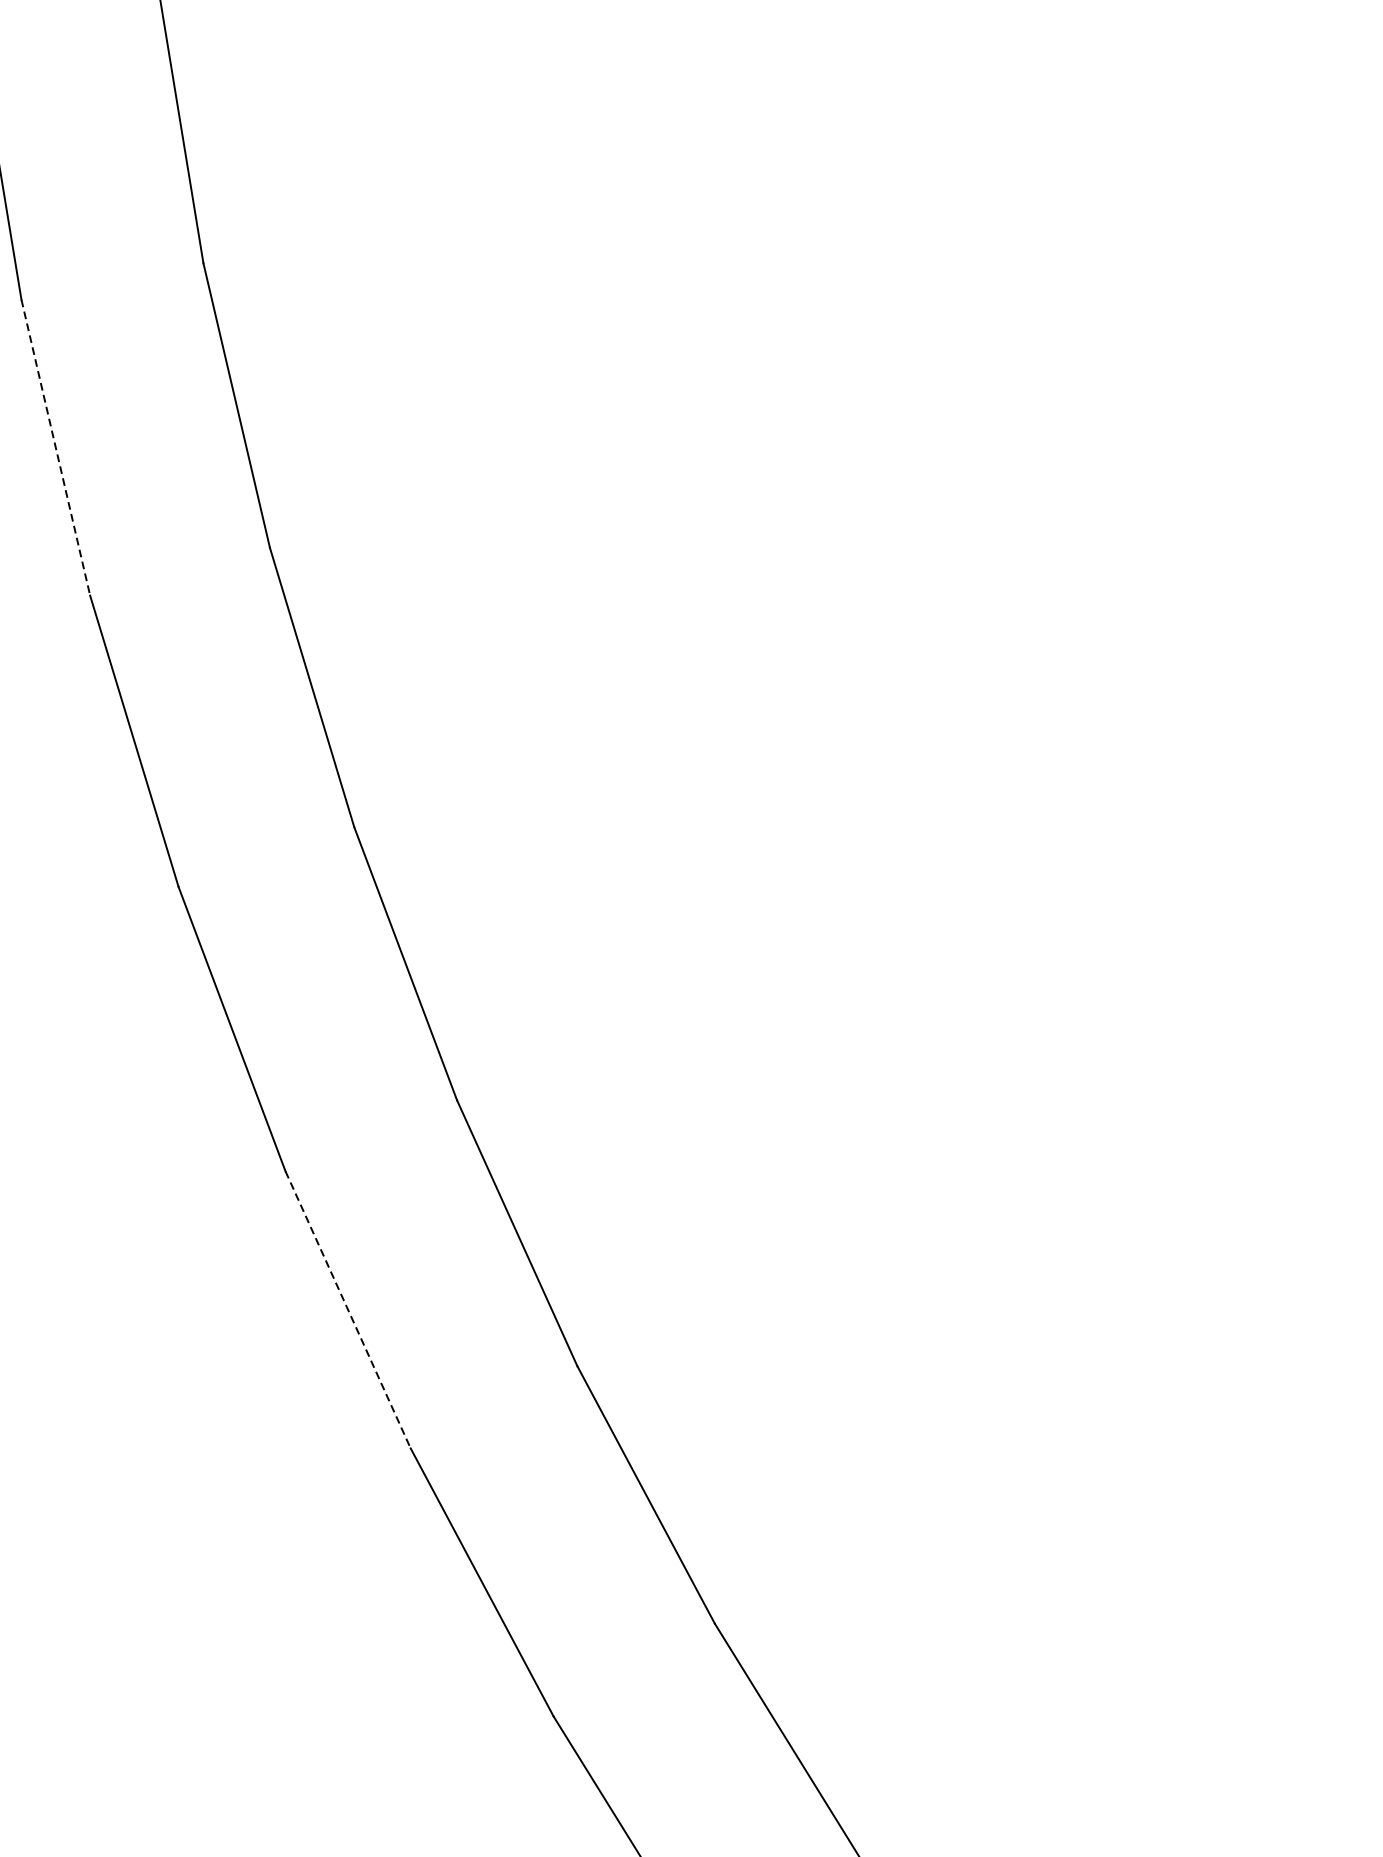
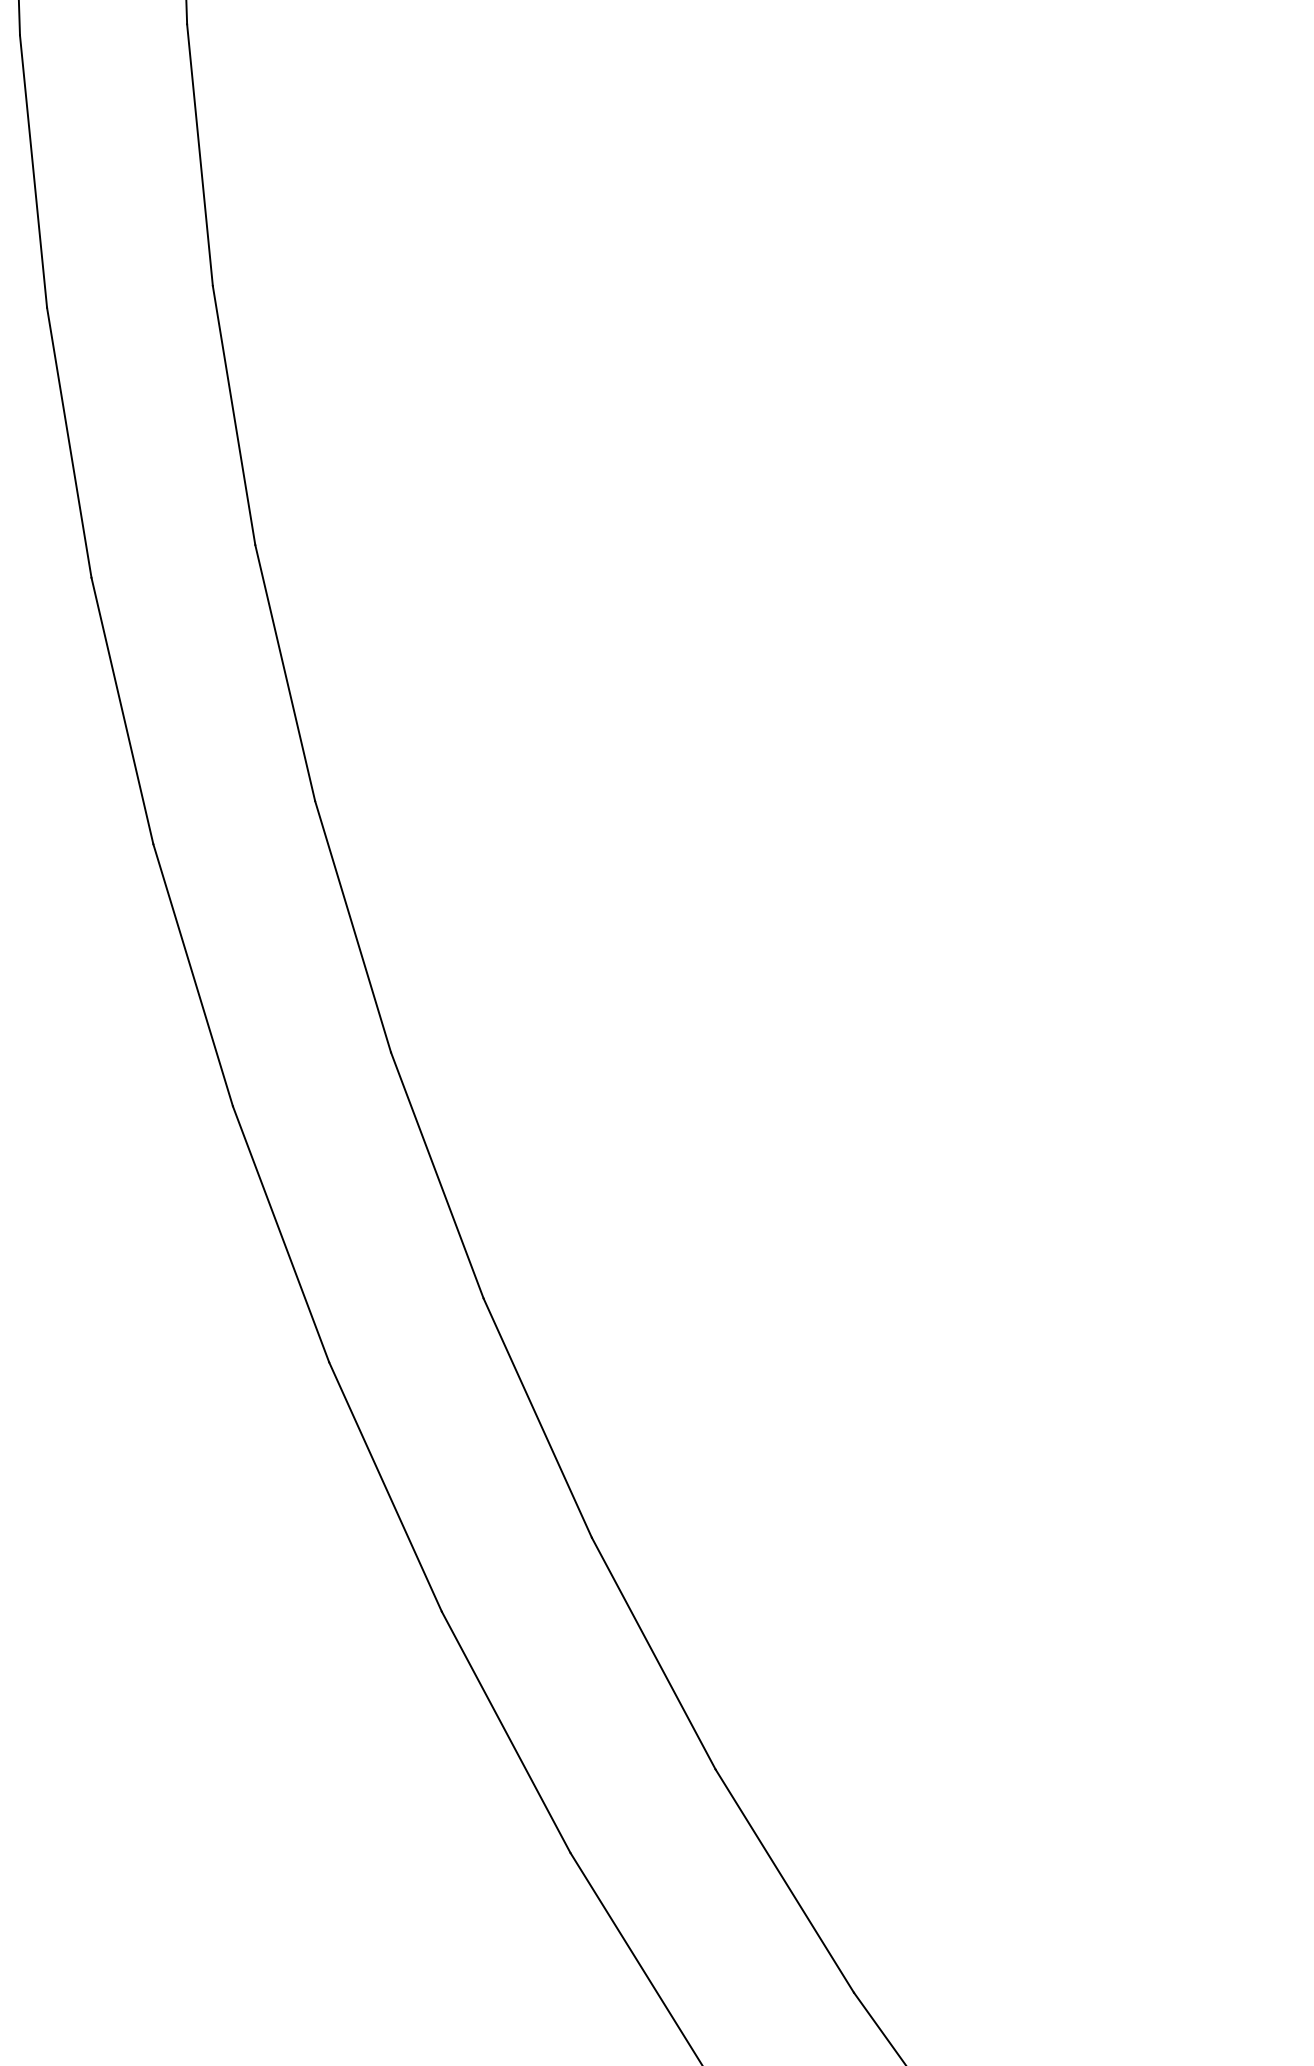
line: (55, 448) -> (122, 711), dashed -> solid
line: (348, 1309) -> (385, 1486), dashed -> solid

